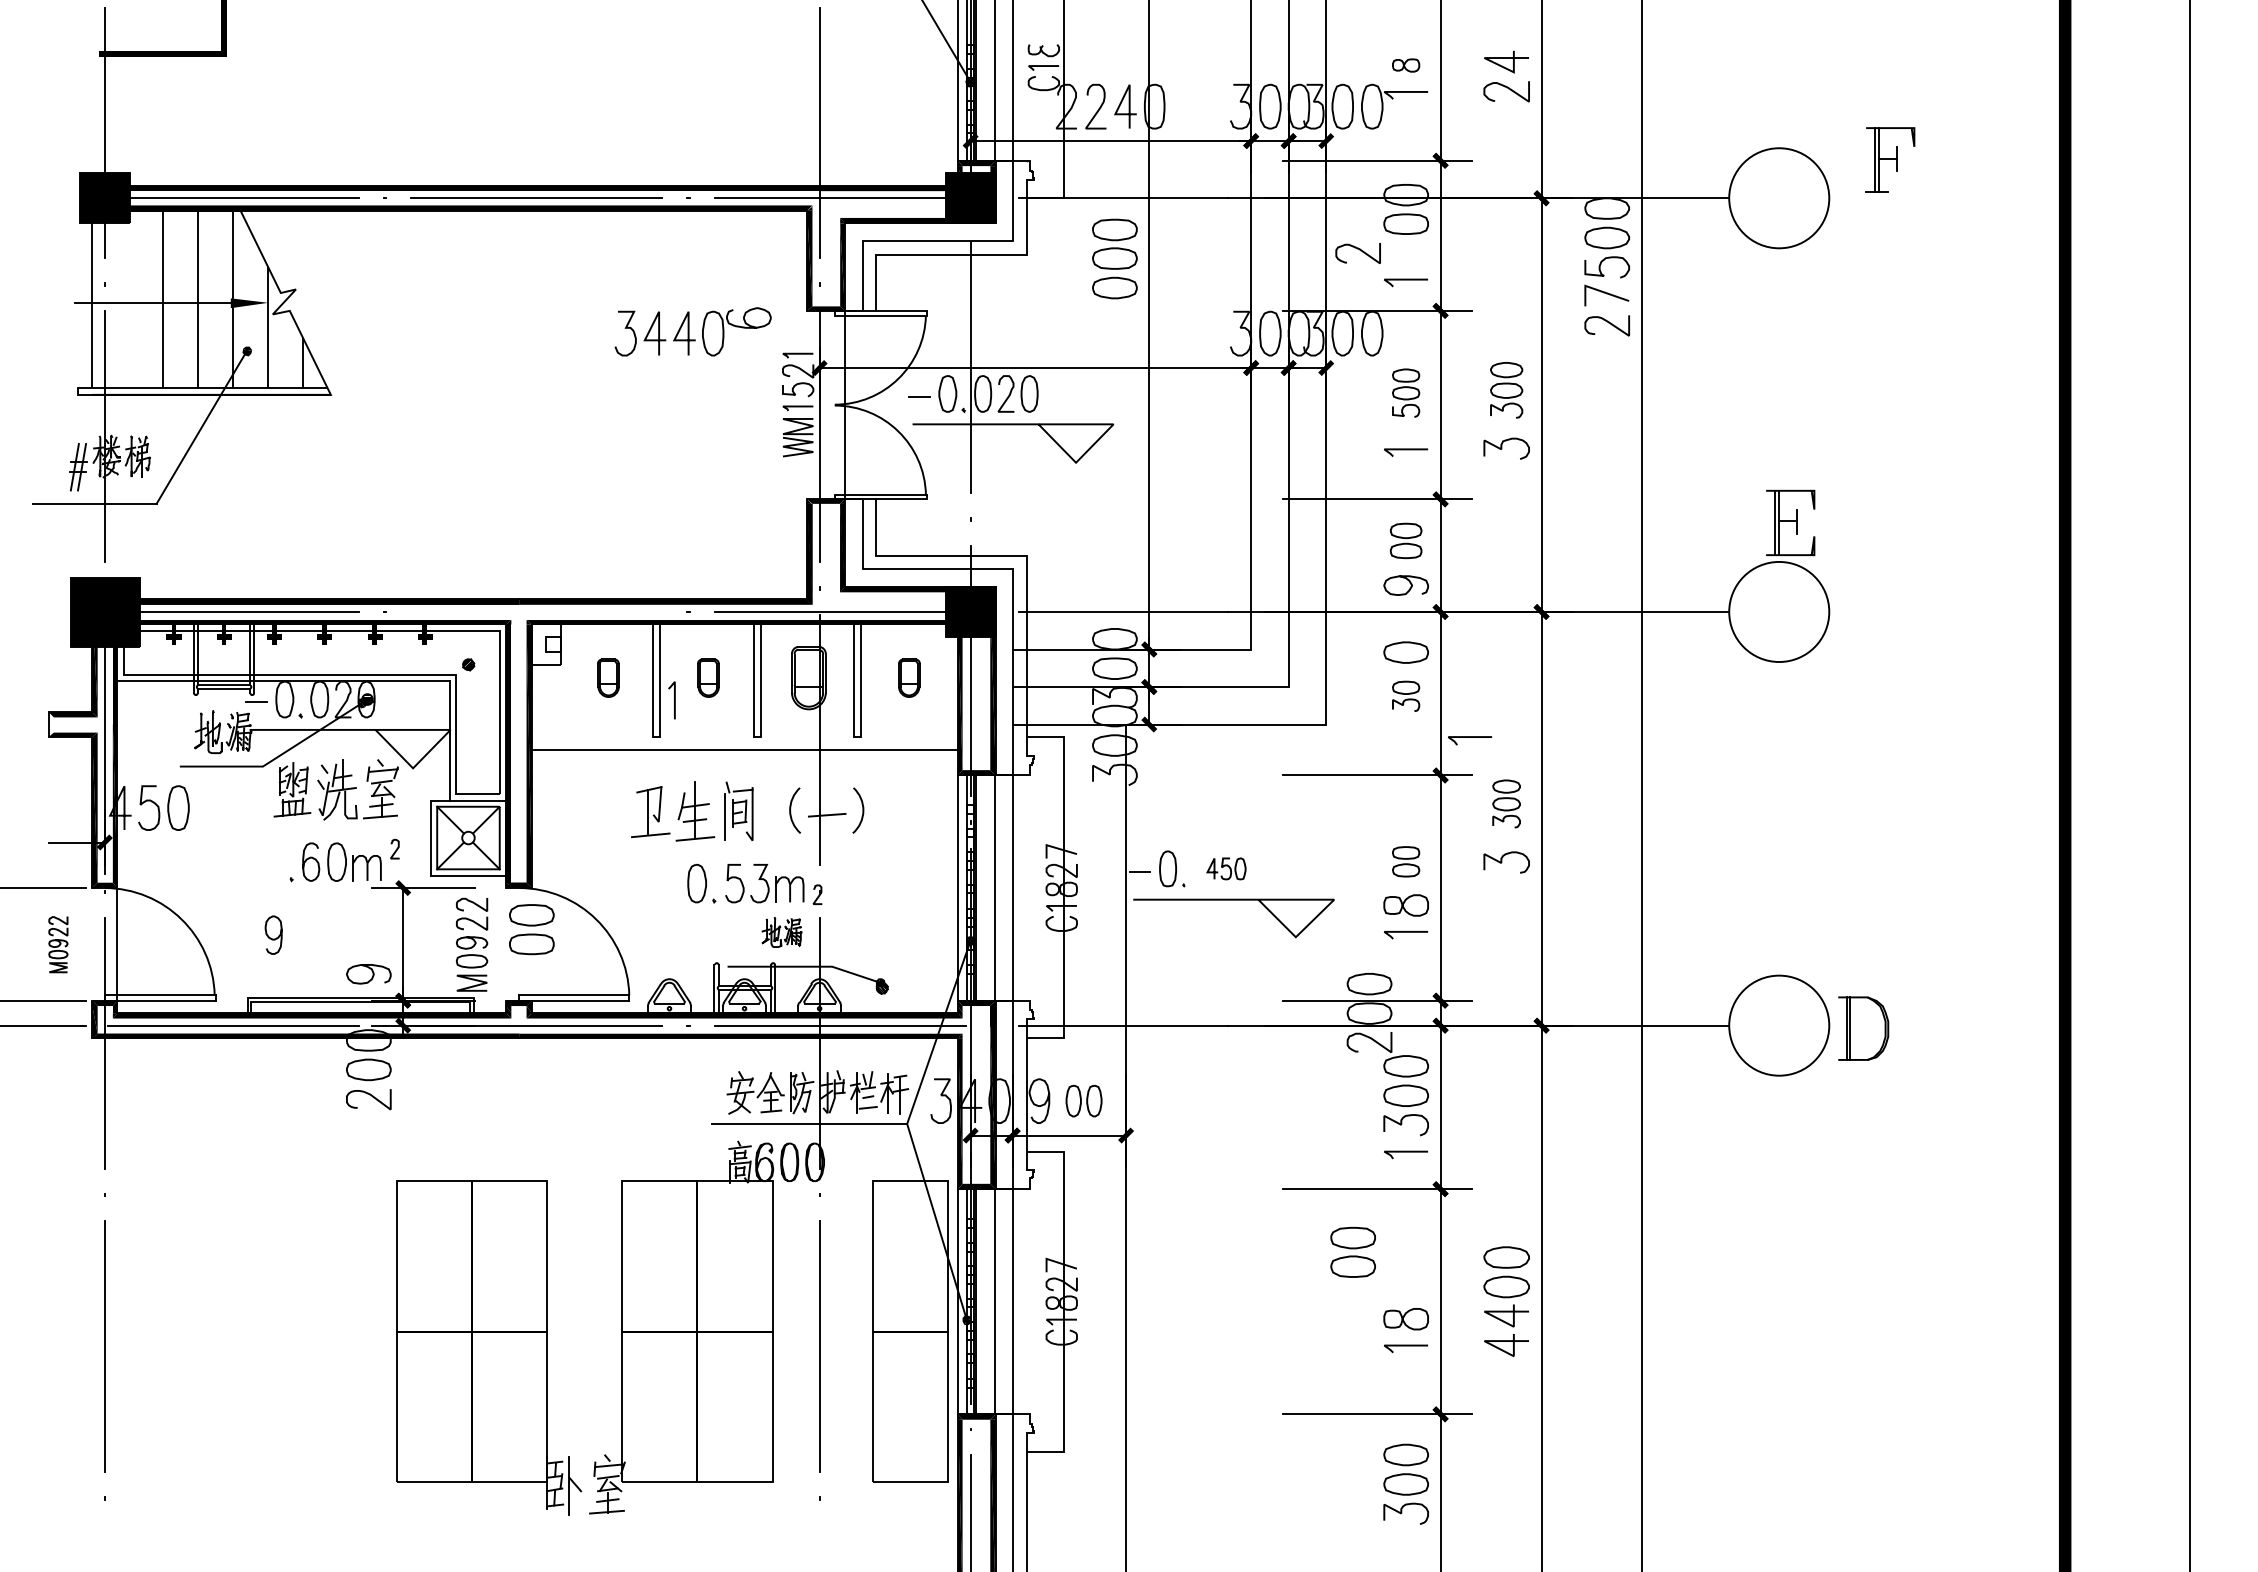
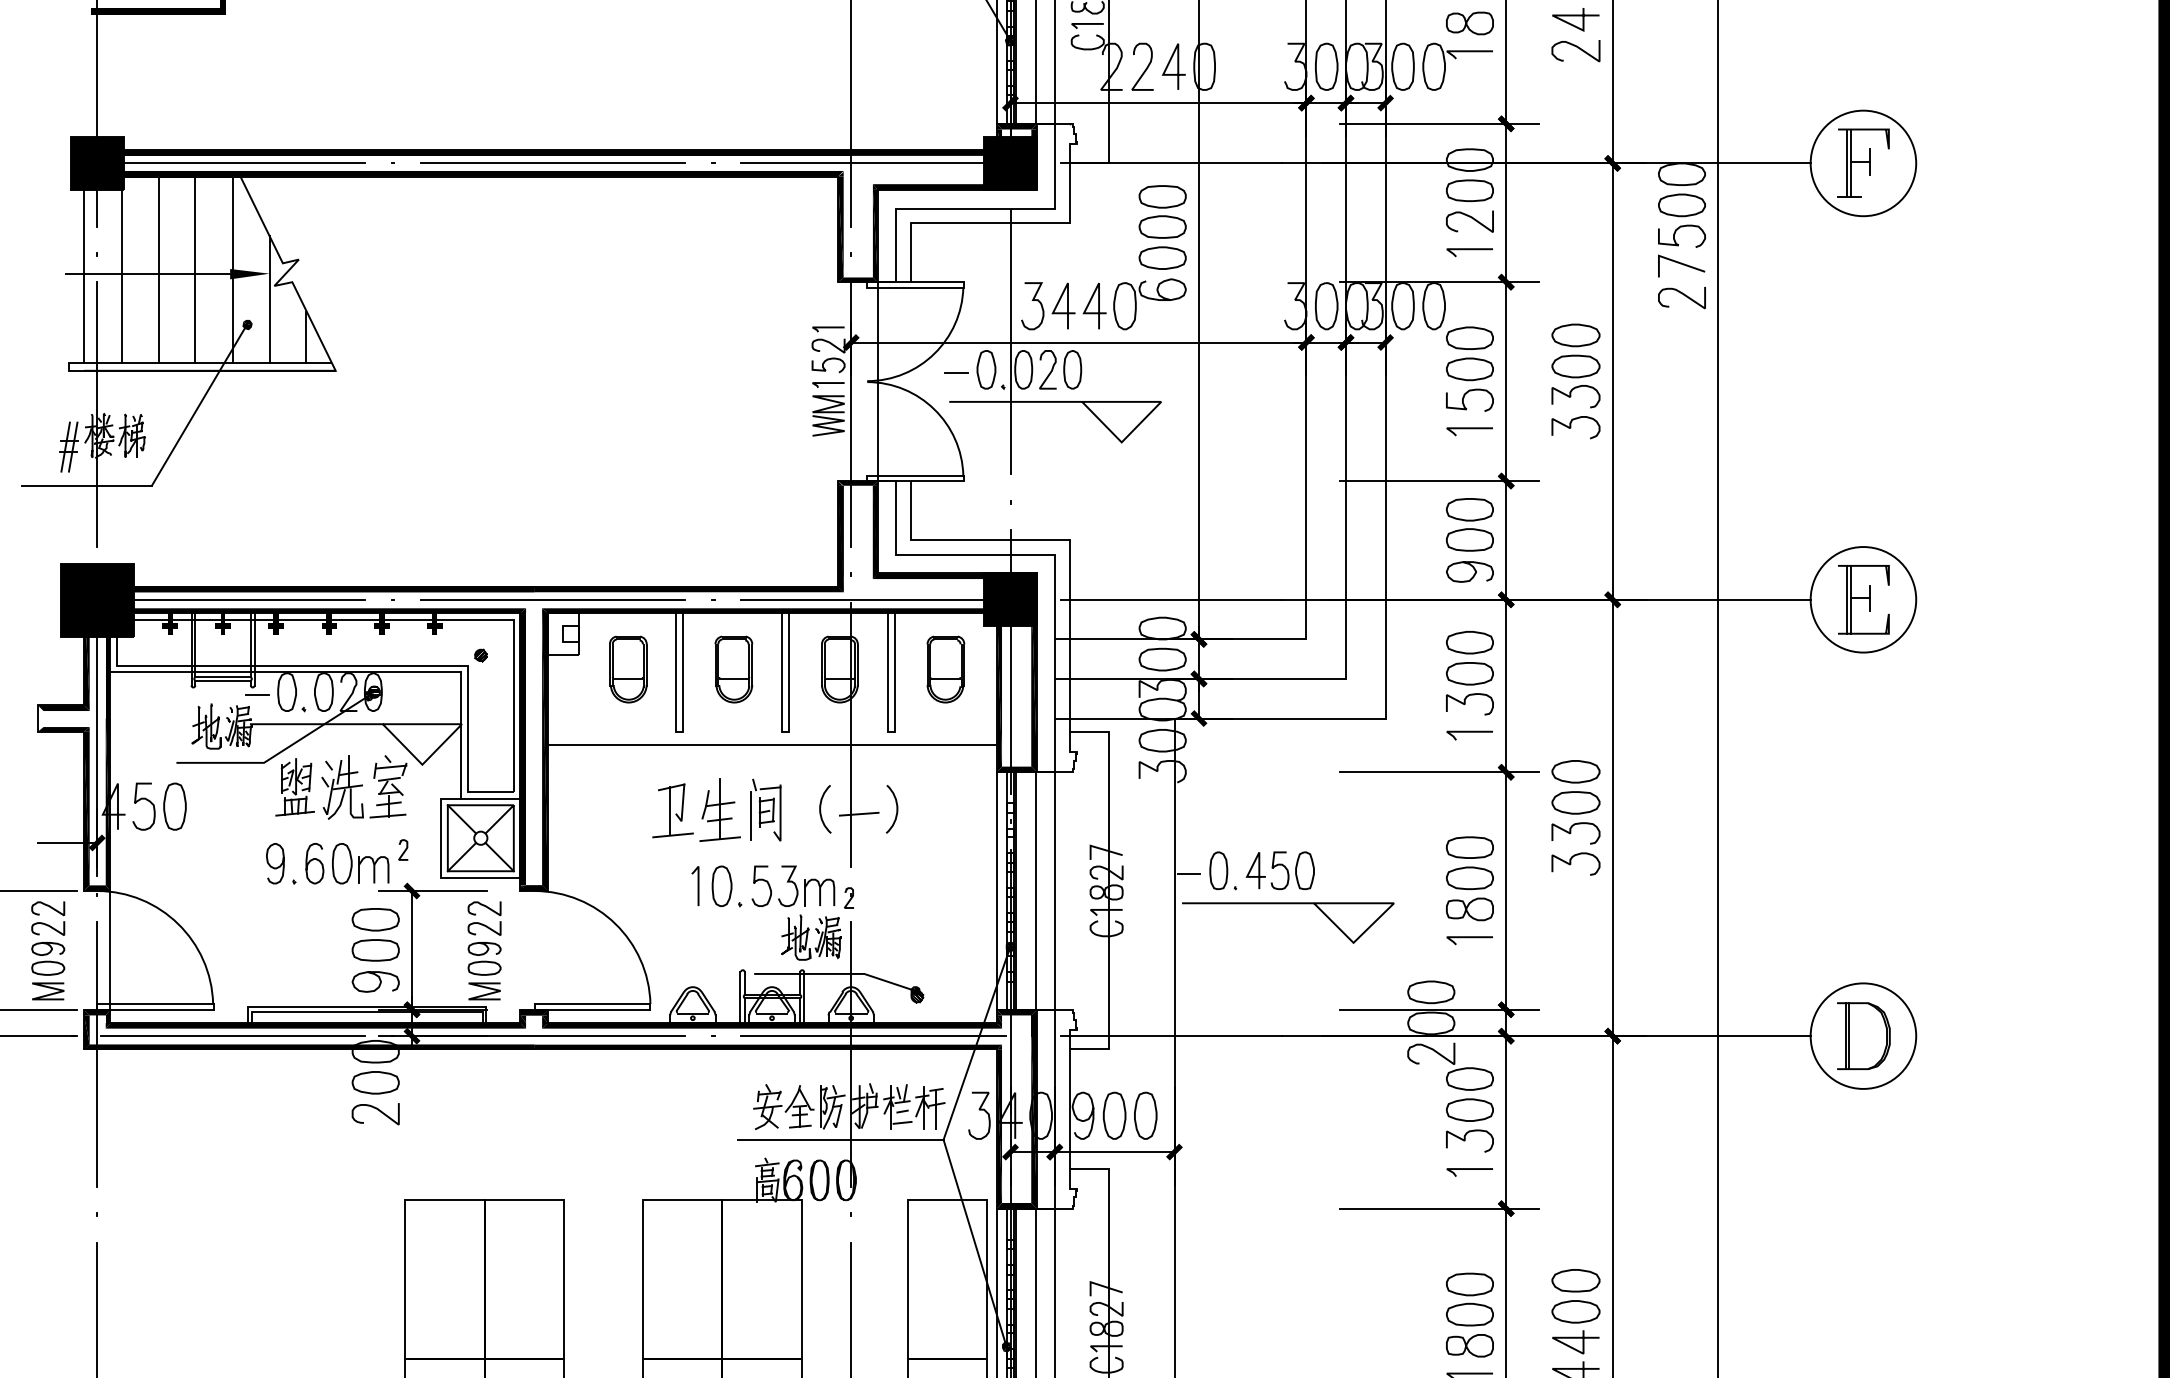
part: (1405, 65) -> (1469, 23), size x1.67
part: (1890, 159) -> (1863, 162), moved
curve: (1359, 250) -> (1471, 218), moved
line: (128, 298) -> (122, 269), added
part: (692, 331) -> (1103, 303), moved
part: (1506, 390) -> (1575, 366), size x1.43
part: (1405, 392) -> (1469, 368), size x1.67
part: (1790, 522) -> (1863, 599), moved
part: (1405, 540) -> (1469, 524), size x1.43
line: (536, 611) -> (552, 599), added
part: (608, 678) -> (628, 669), size x1.67
part: (708, 678) -> (734, 669), size x1.67
part: (909, 678) -> (946, 669), size x1.67
part: (1405, 696) -> (1469, 688), size x1.67
line: (674, 700) -> (698, 886), moved
line: (1469, 737) -> (1469, 732), moved
part: (1506, 803) -> (1575, 801), size x1.67
part: (1405, 861) -> (1469, 862), size x1.67
part: (1226, 868) -> (1280, 870), size x1.67
part: (531, 929) -> (375, 934), moved
part: (781, 932) -> (811, 937), size x1.43
curve: (273, 938) -> (275, 867), moved
part: (58, 944) -> (48, 950), size x1.67
part: (1863, 1028) -> (1863, 1035), moved
part: (1083, 1100) -> (1129, 1115), size x1.43
part: (1352, 1252) -> (1469, 1299), moved

